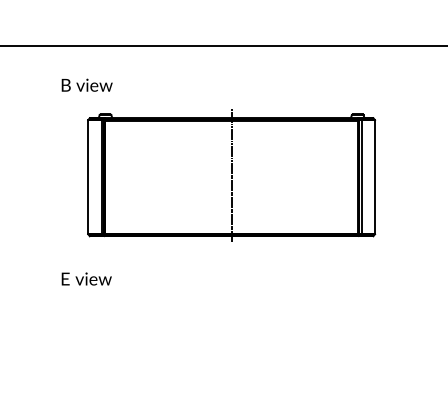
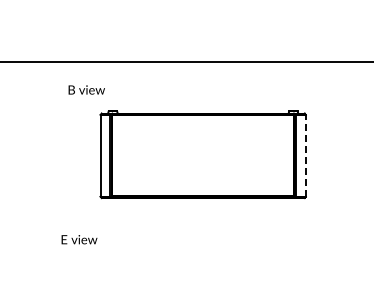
text: (86, 84) -> (86, 89), moved
line: (232, 176) -> (203, 155), removed
line: (374, 176) -> (305, 155), solid -> dashed
text: (86, 278) -> (79, 239), moved

